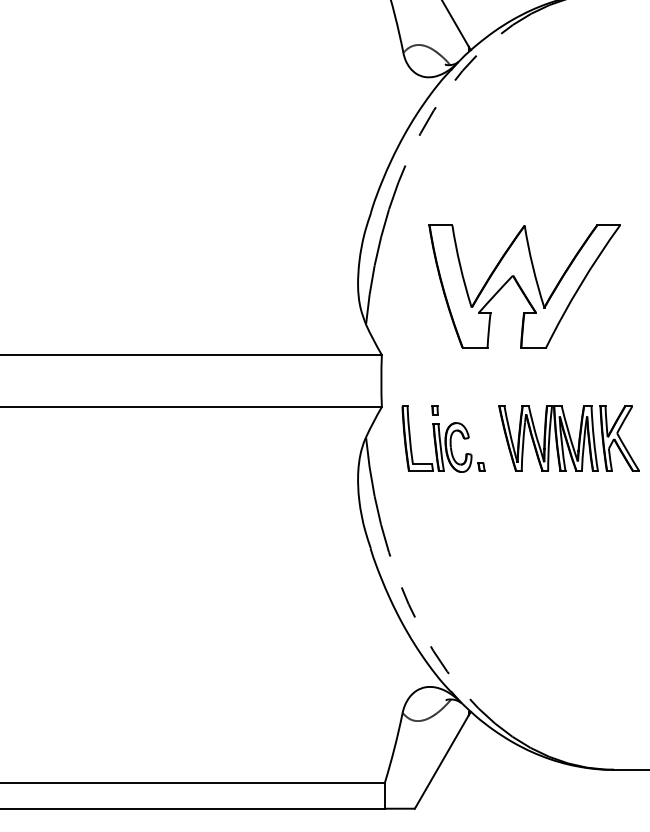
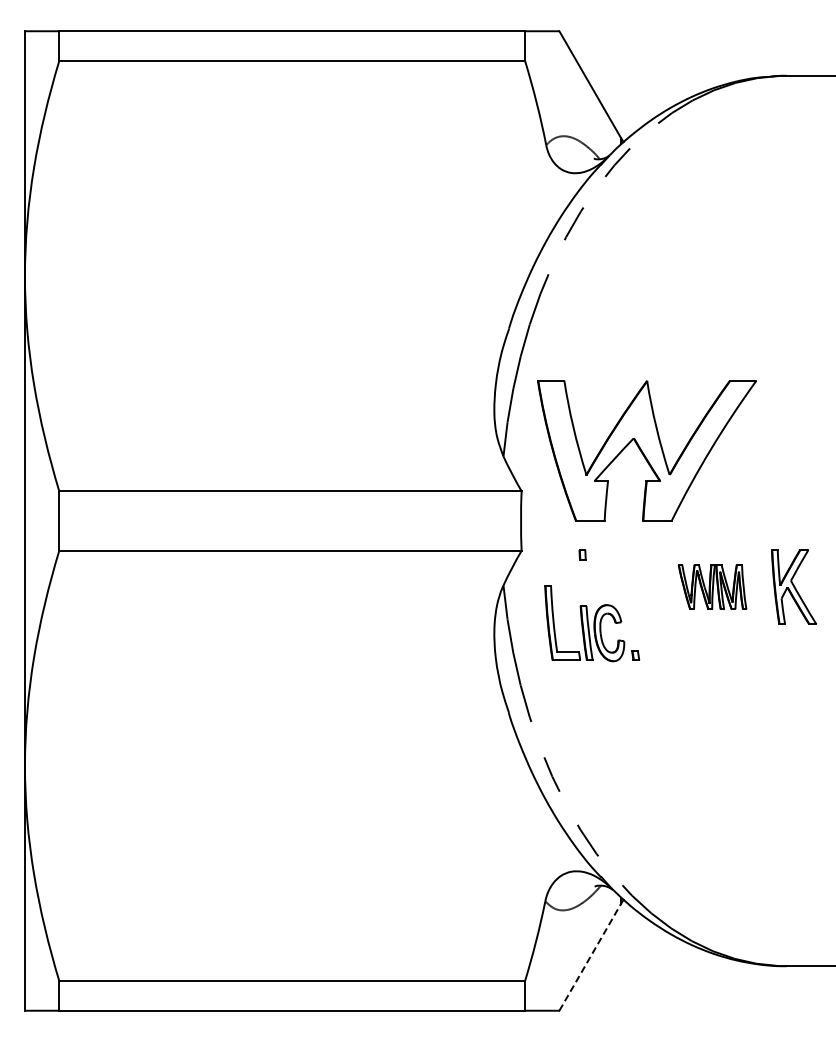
part: (524, 286) -> (646, 450), moved
part: (548, 438) -> (712, 586), size x0.6
part: (443, 439) -> (592, 623), moved
line: (442, 762) -> (590, 957), solid -> dashed

